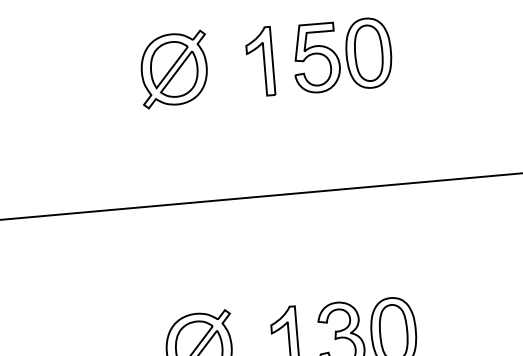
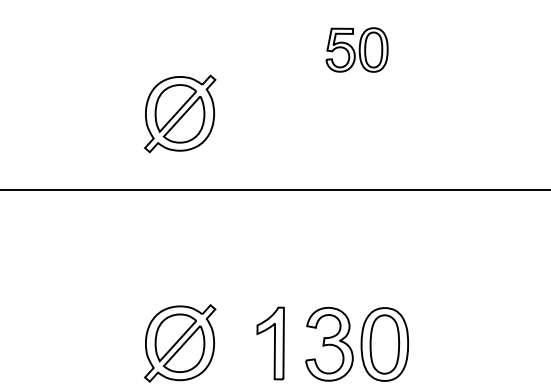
part: (341, 55) -> (356, 49), size x0.6
part: (260, 61) -> (270, 48), removed
part: (174, 69) -> (180, 113), moved

